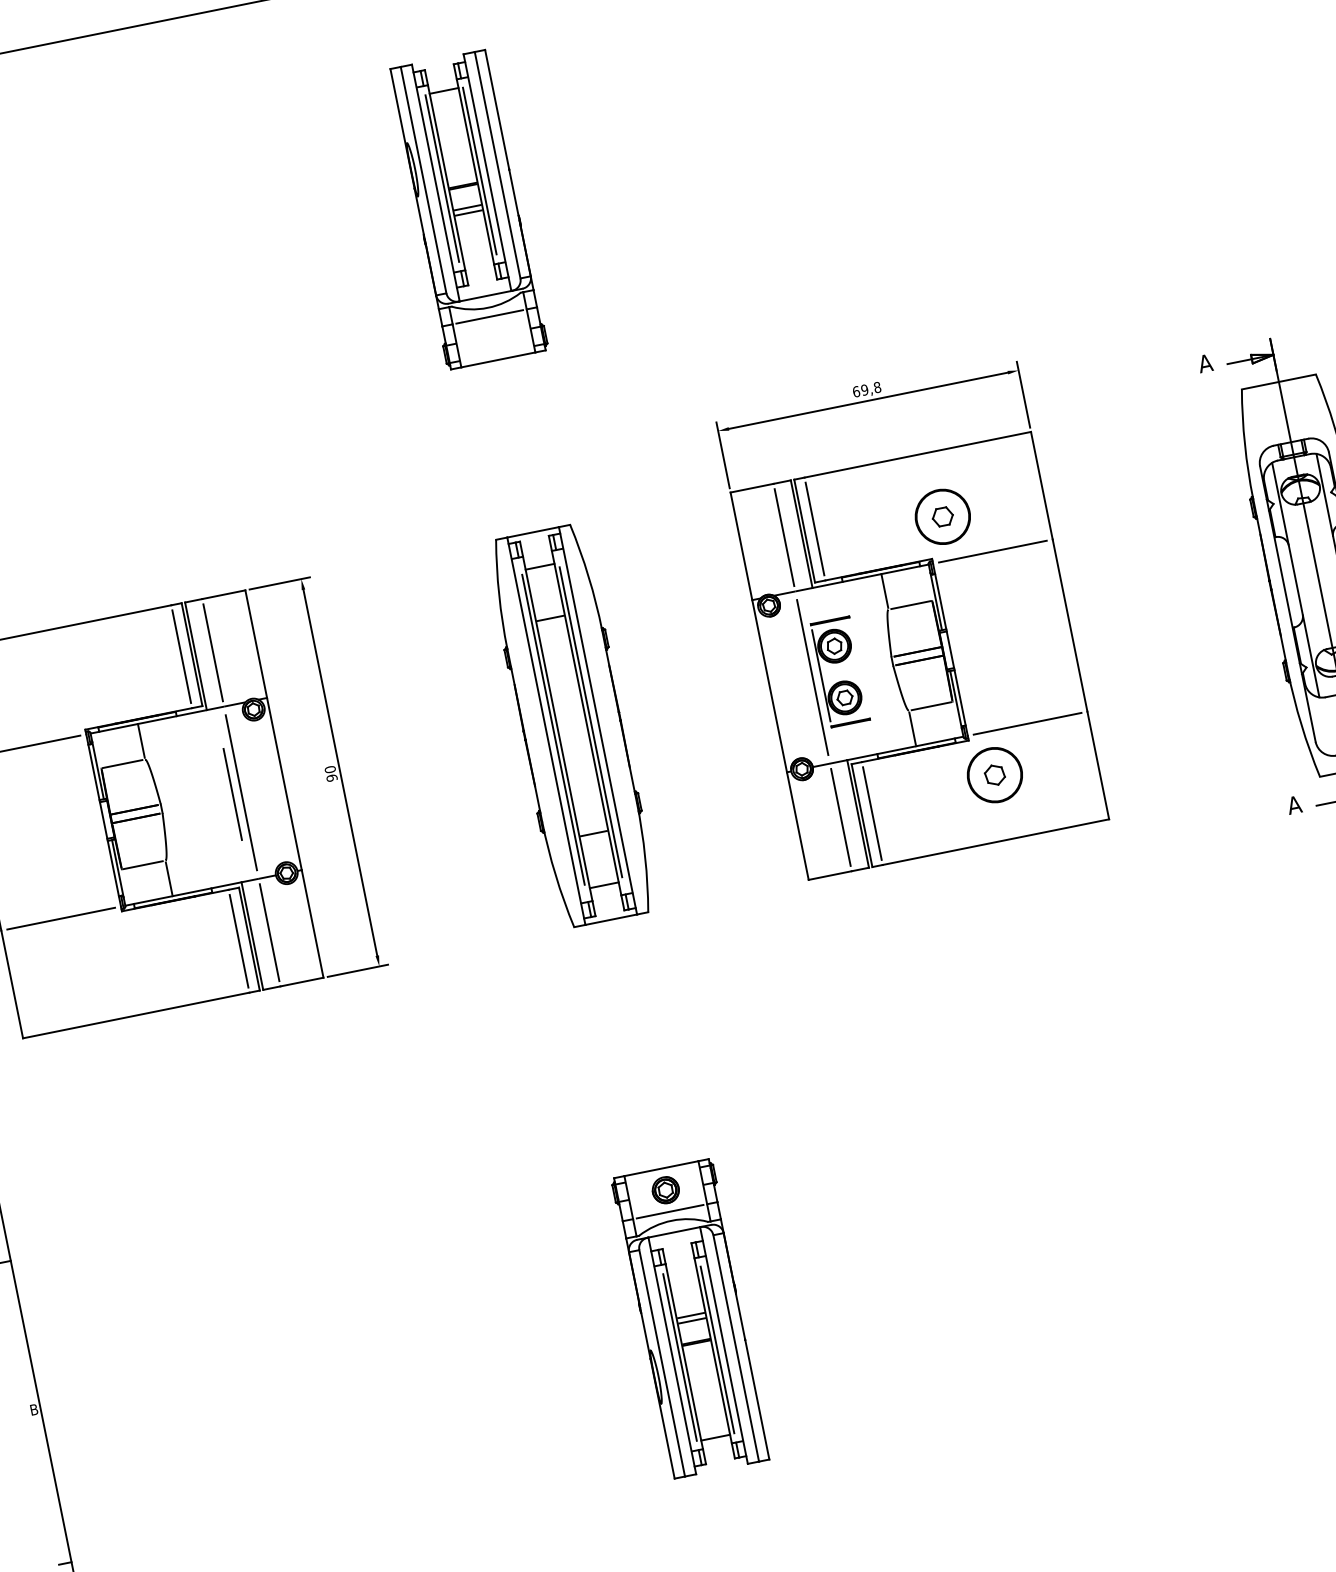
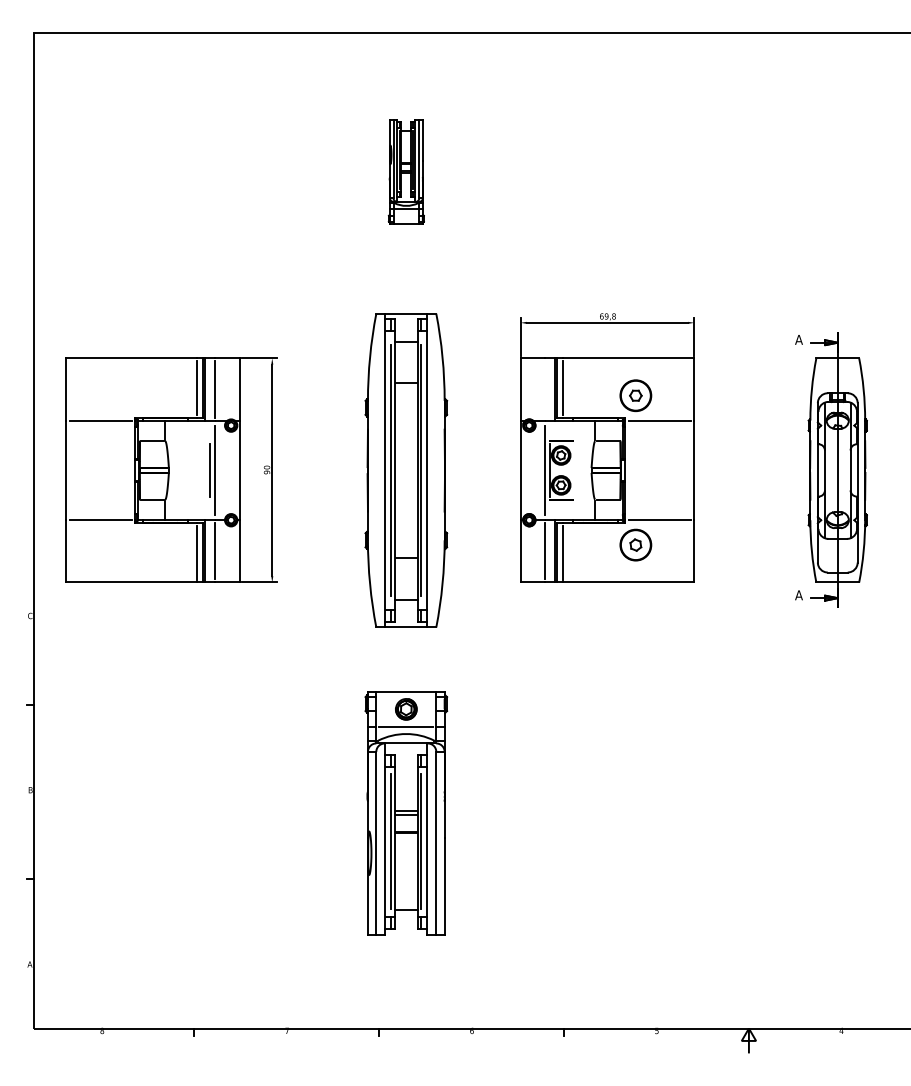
part: (468, 209) -> (406, 171), size x0.6
line: (784, 537) -> (545, 389), removed
part: (572, 724) -> (406, 469), size x1.4
part: (691, 1317) -> (406, 812), size x1.4

